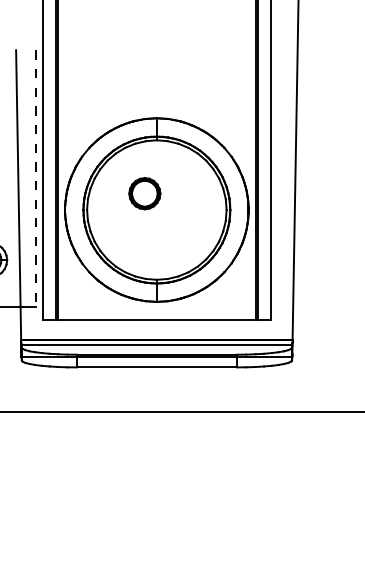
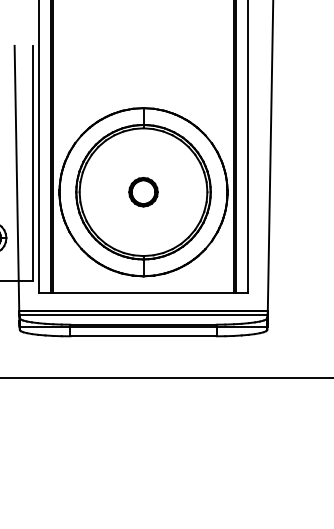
line: (36, 178) -> (33, 163), dashed -> solid
part: (144, 193) -> (143, 192), moved

